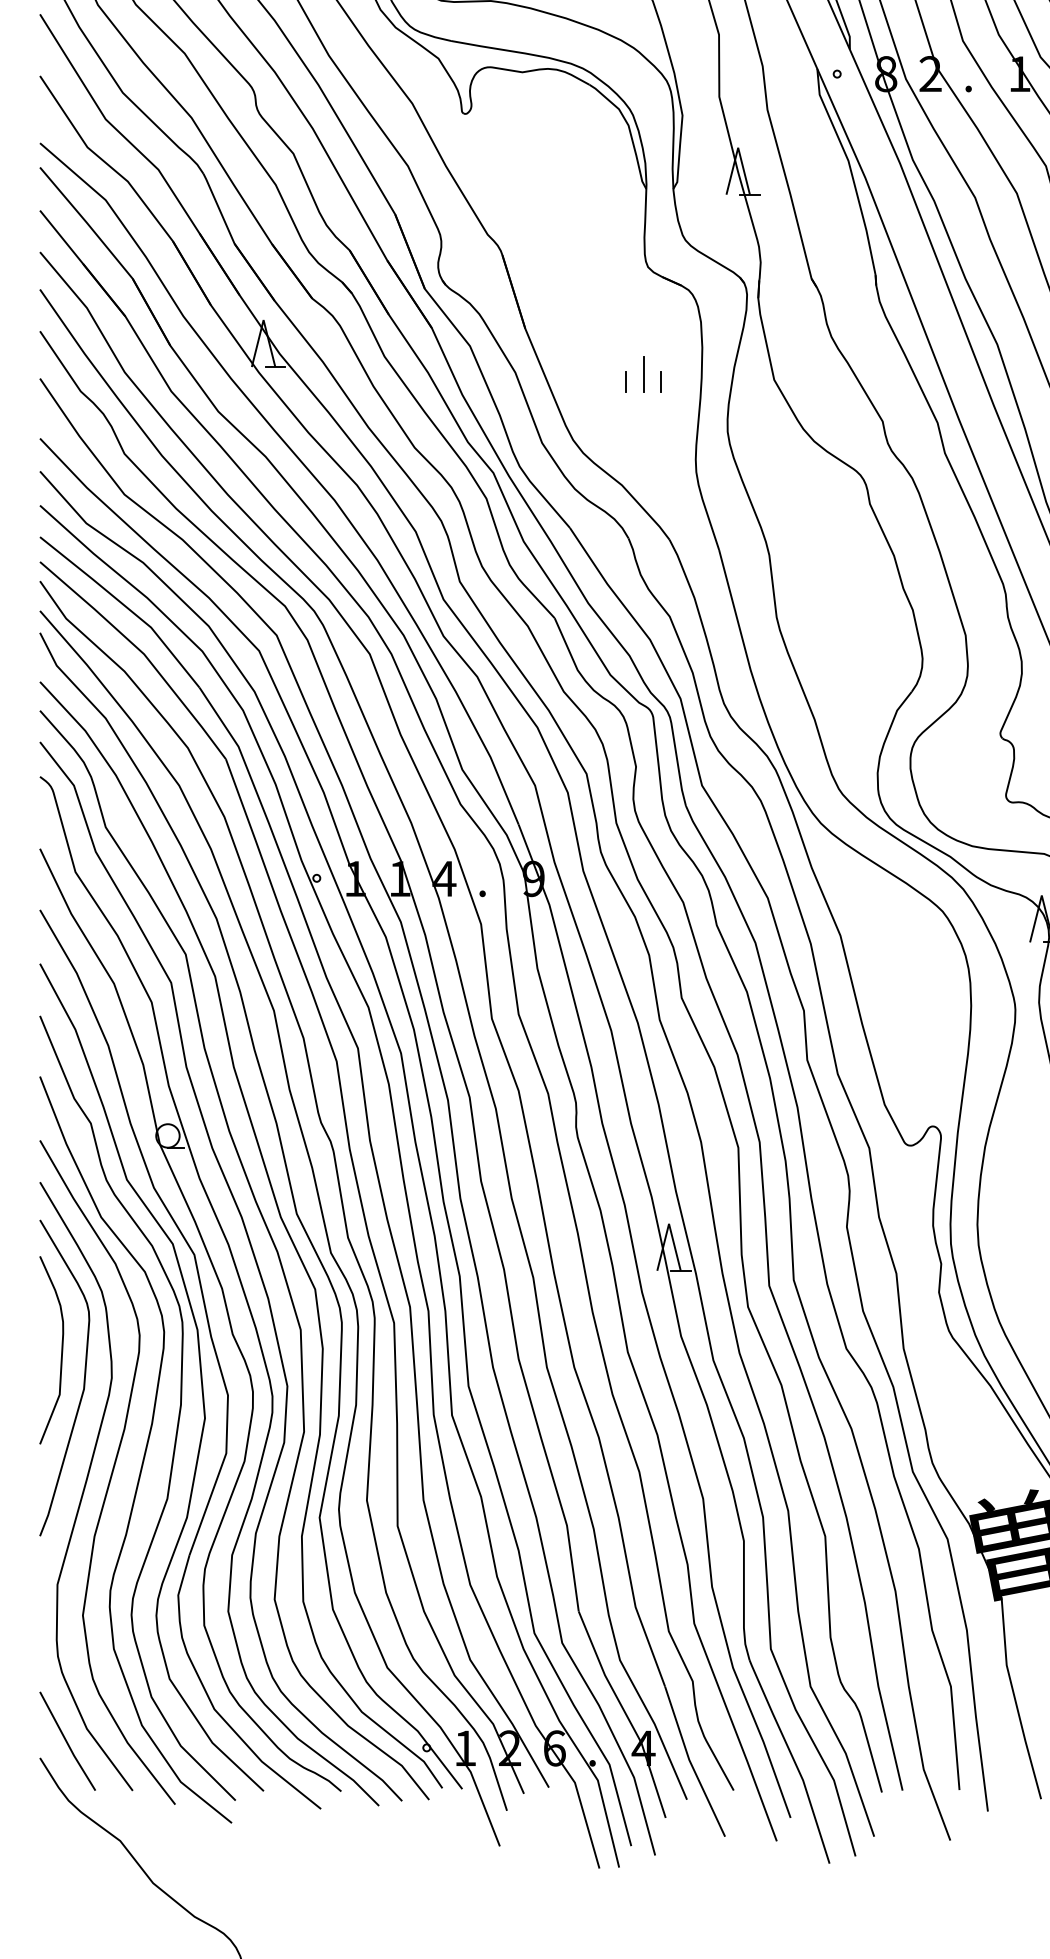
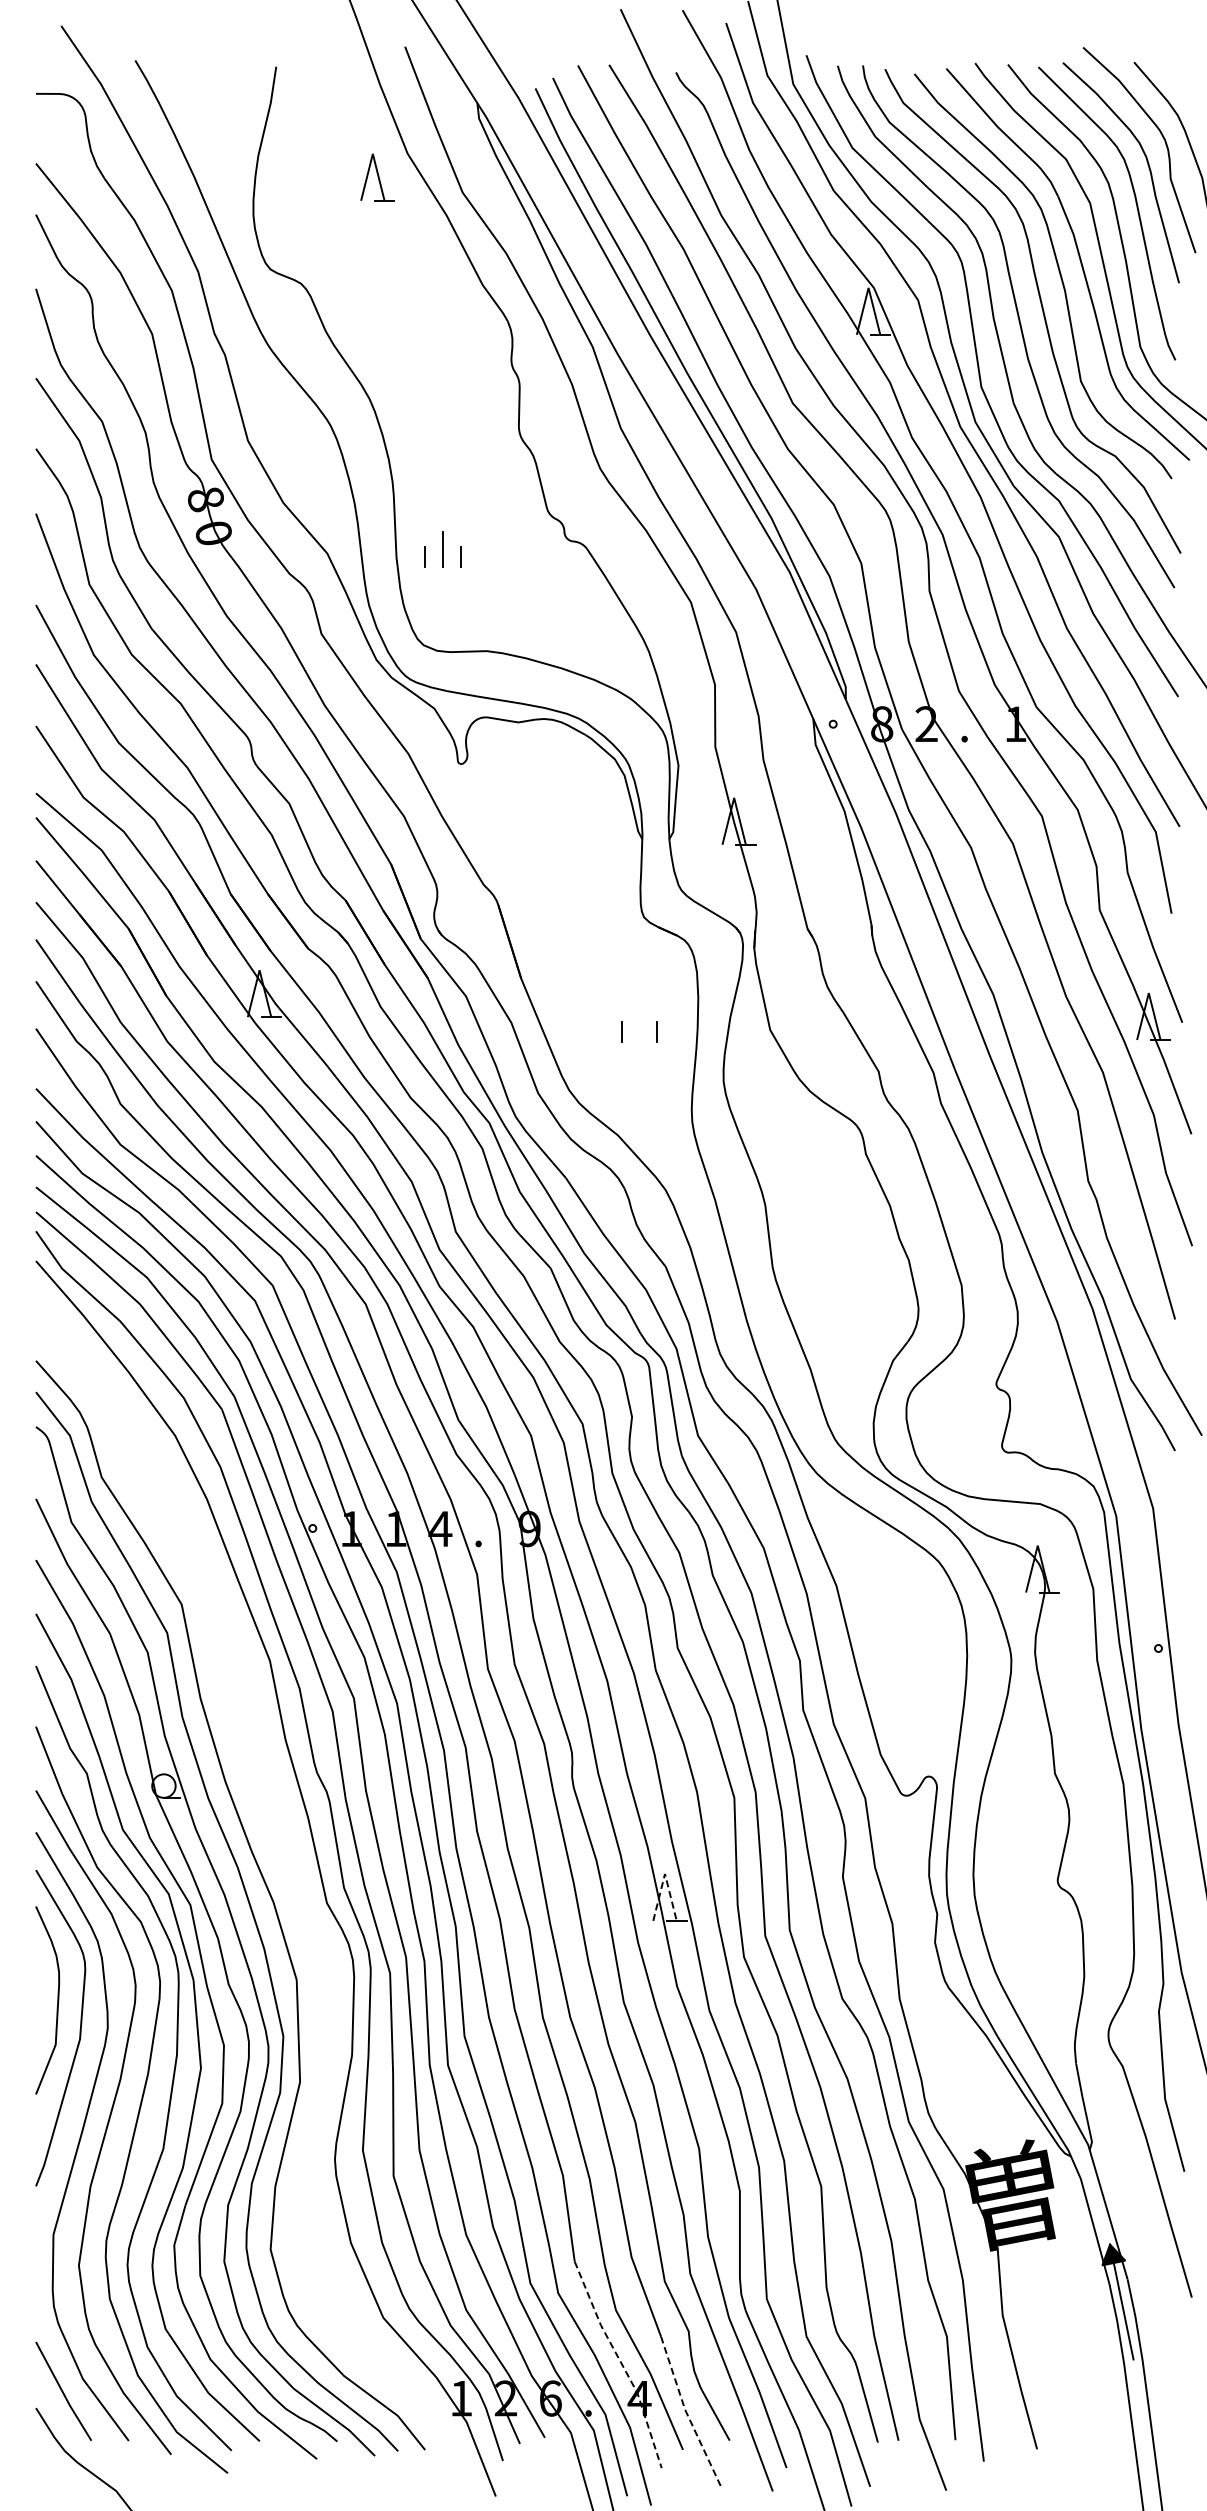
line: (643, 373) -> (639, 1023), removed
part: (274, 1201) -> (270, 1851), removed
line: (669, 1224) -> (665, 1874), solid -> dashed
line: (625, 1713) -> (621, 2363), solid -> dashed
line: (690, 1762) -> (686, 2412), solid -> dashed

